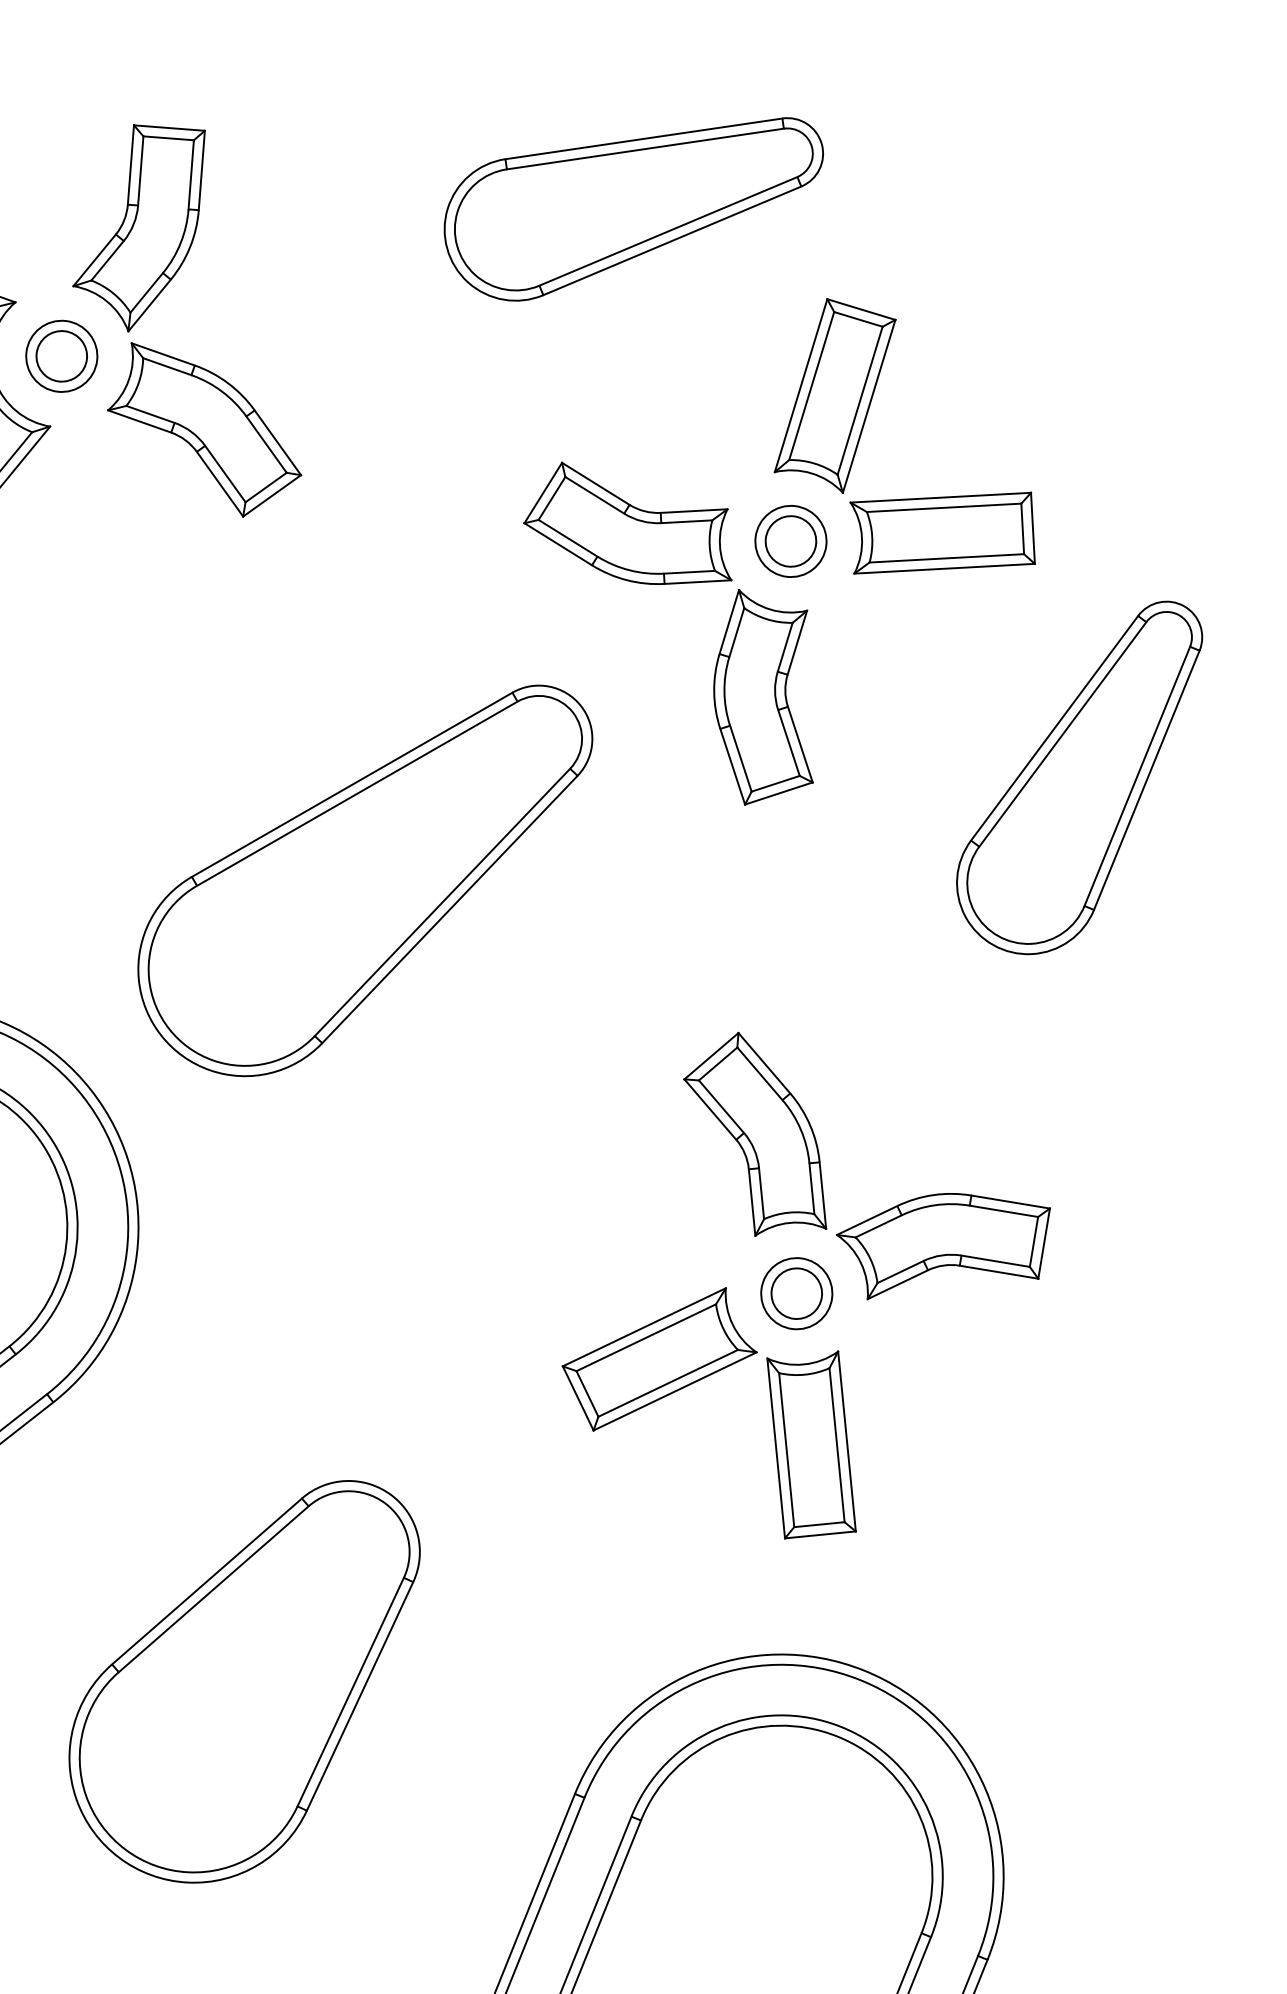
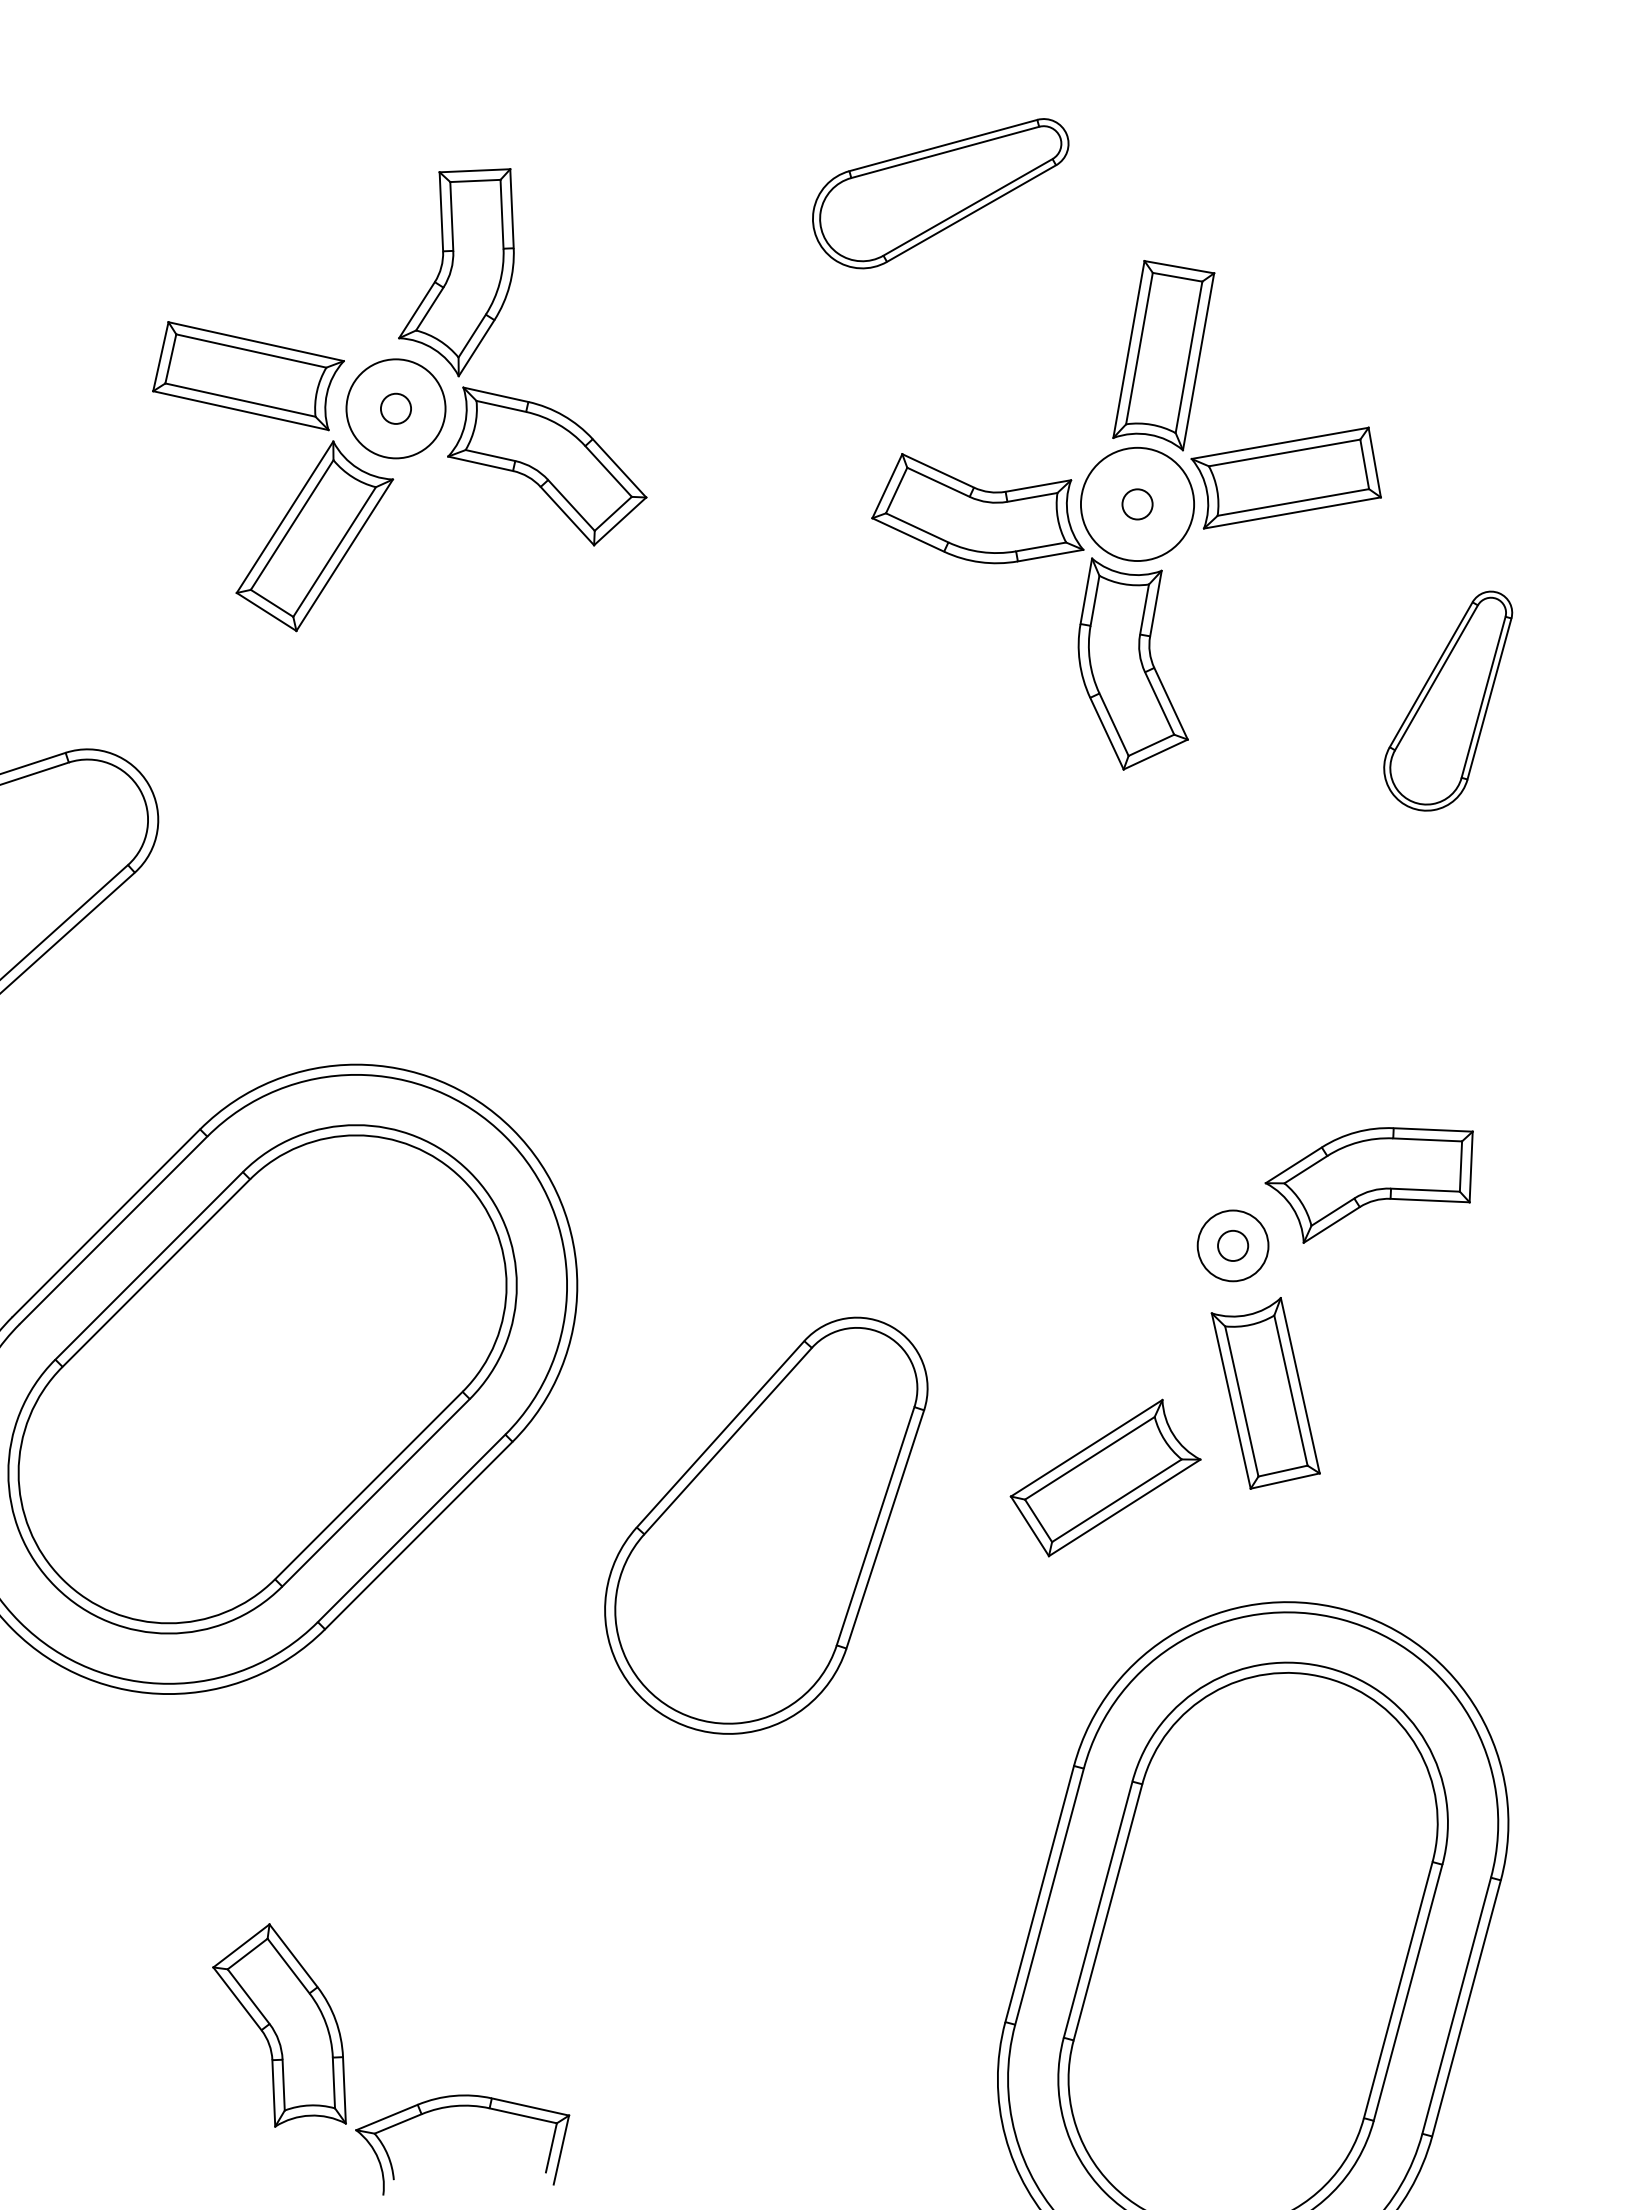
part: (631, 207) -> (940, 193), size x0.7
circle: (61, 355) -> (395, 408), size x0.6
circle: (61, 355) -> (395, 408), size x1.4
circle: (790, 541) -> (1137, 504), size x0.6
circle: (790, 541) -> (1137, 504), size x1.6
part: (1076, 774) -> (1447, 700), size x0.6
part: (362, 876) -> (754, 886), removed
part: (757, 1135) -> (1175, 1094), removed
circle: (796, 1293) -> (1232, 1245), size x0.6
part: (659, 1358) -> (1105, 1477), moved
part: (241, 1678) -> (766, 1525), moved

